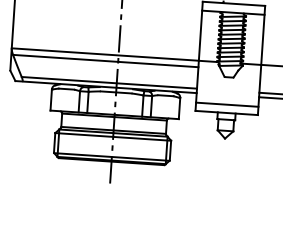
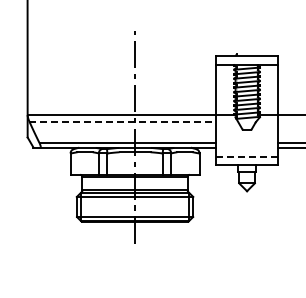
line: (106, 61) -> (123, 121), solid -> dashed
line: (226, 105) -> (246, 157), solid -> dashed

